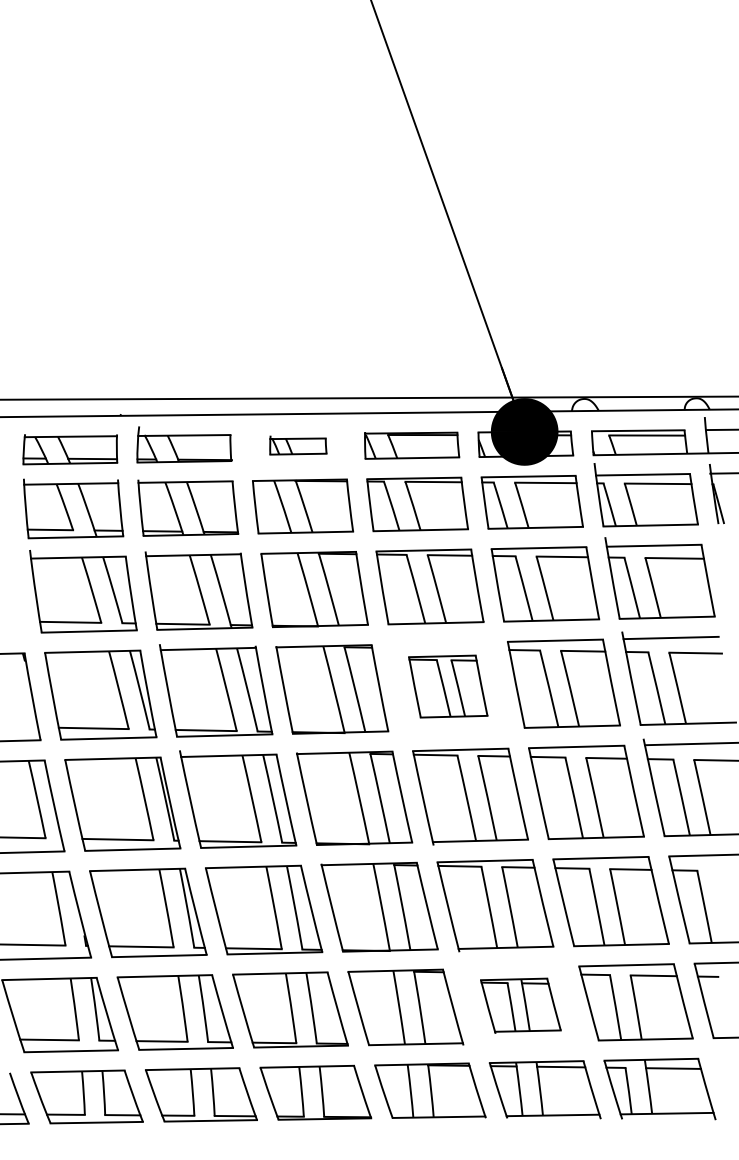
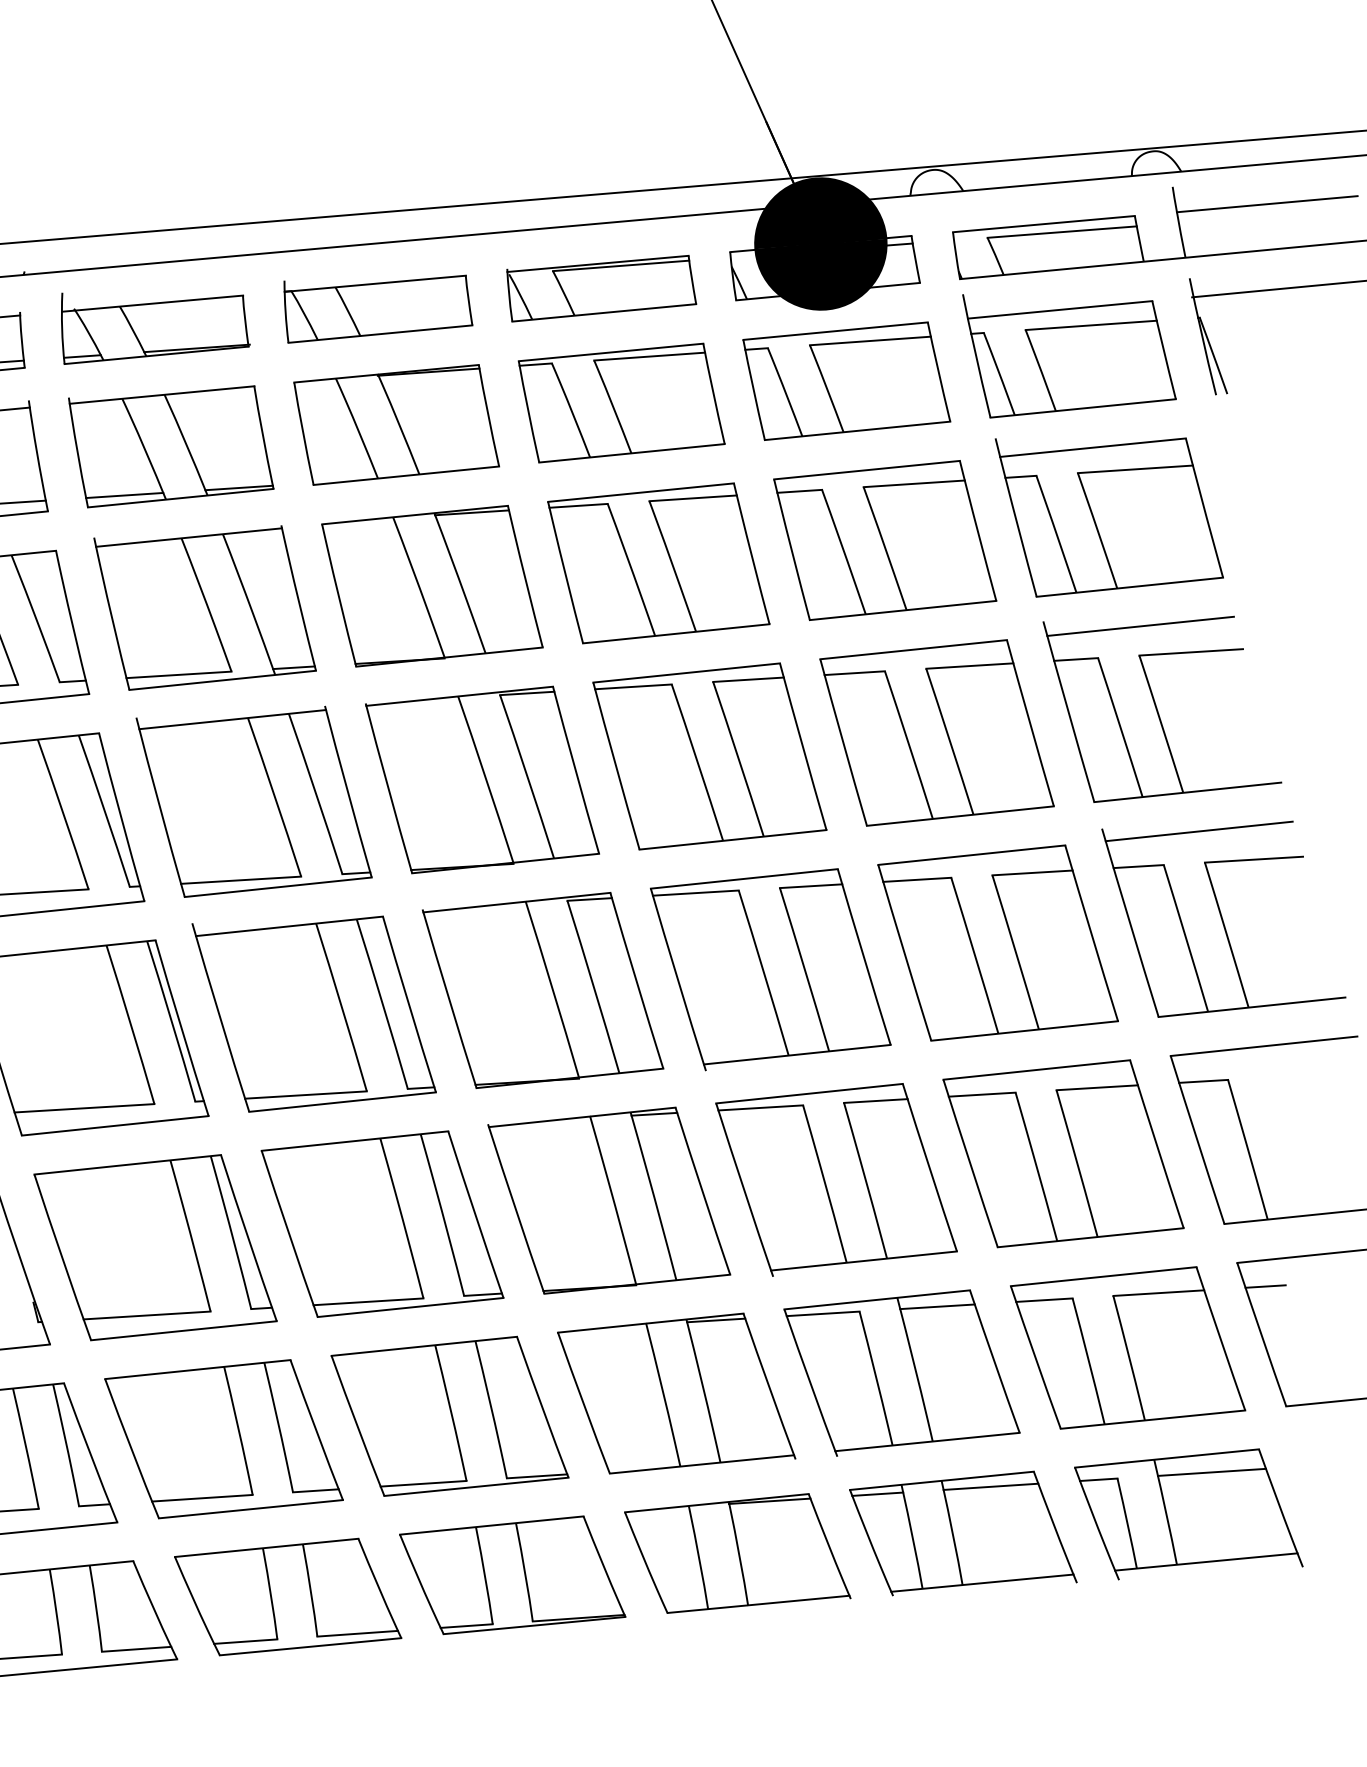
part: (298, 445) -> (378, 305), size x1.67
part: (448, 686) -> (710, 756), size x1.43
part: (520, 1005) -> (901, 1372), size x1.43

